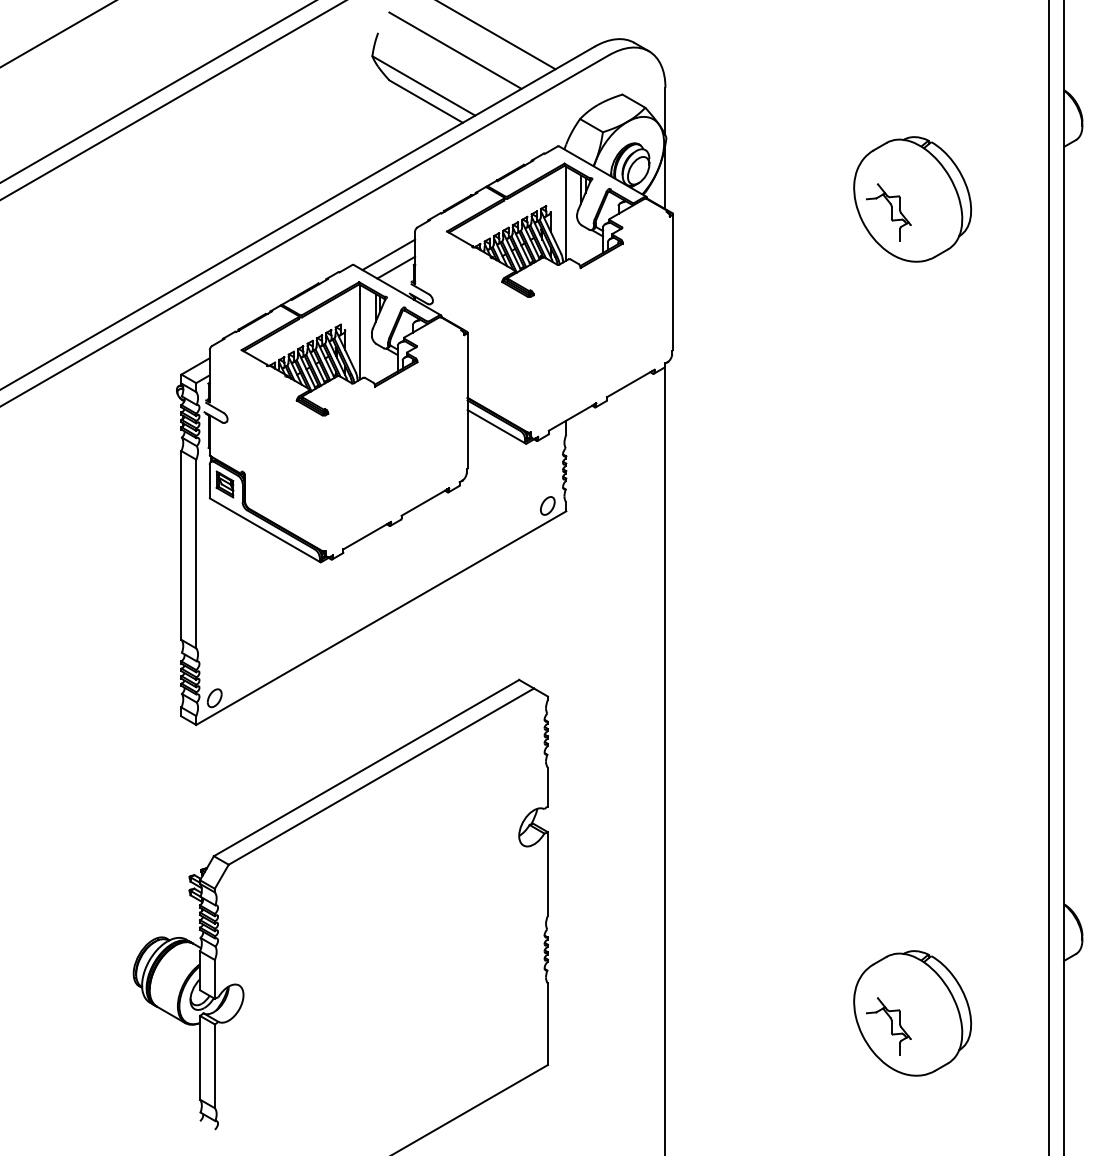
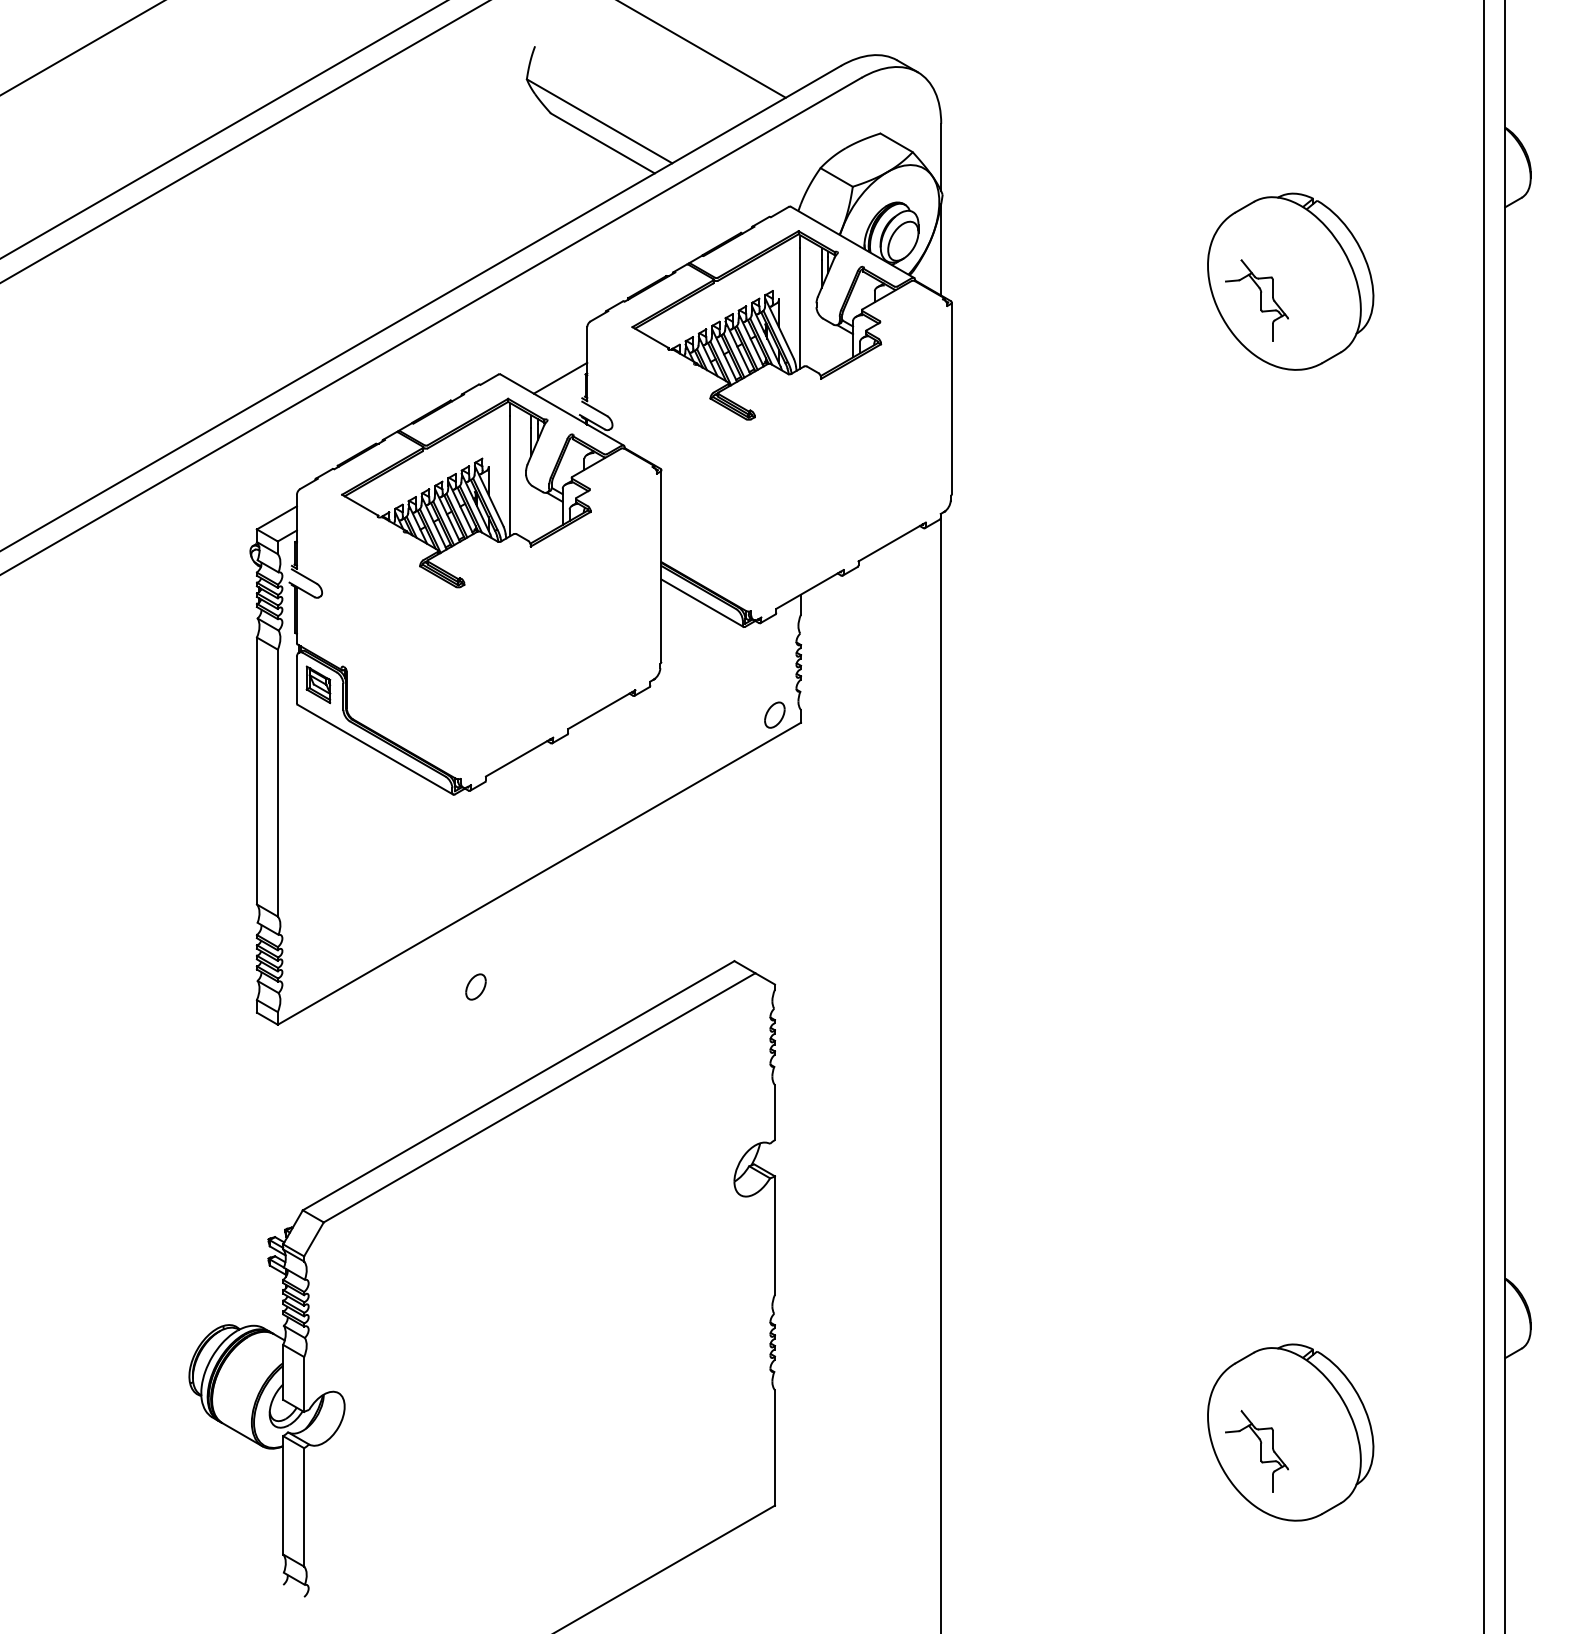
line: (454, 50) -> (643, 71), removed
line: (388, 254) -> (549, 359), removed
part: (214, 697) -> (475, 986), moved

